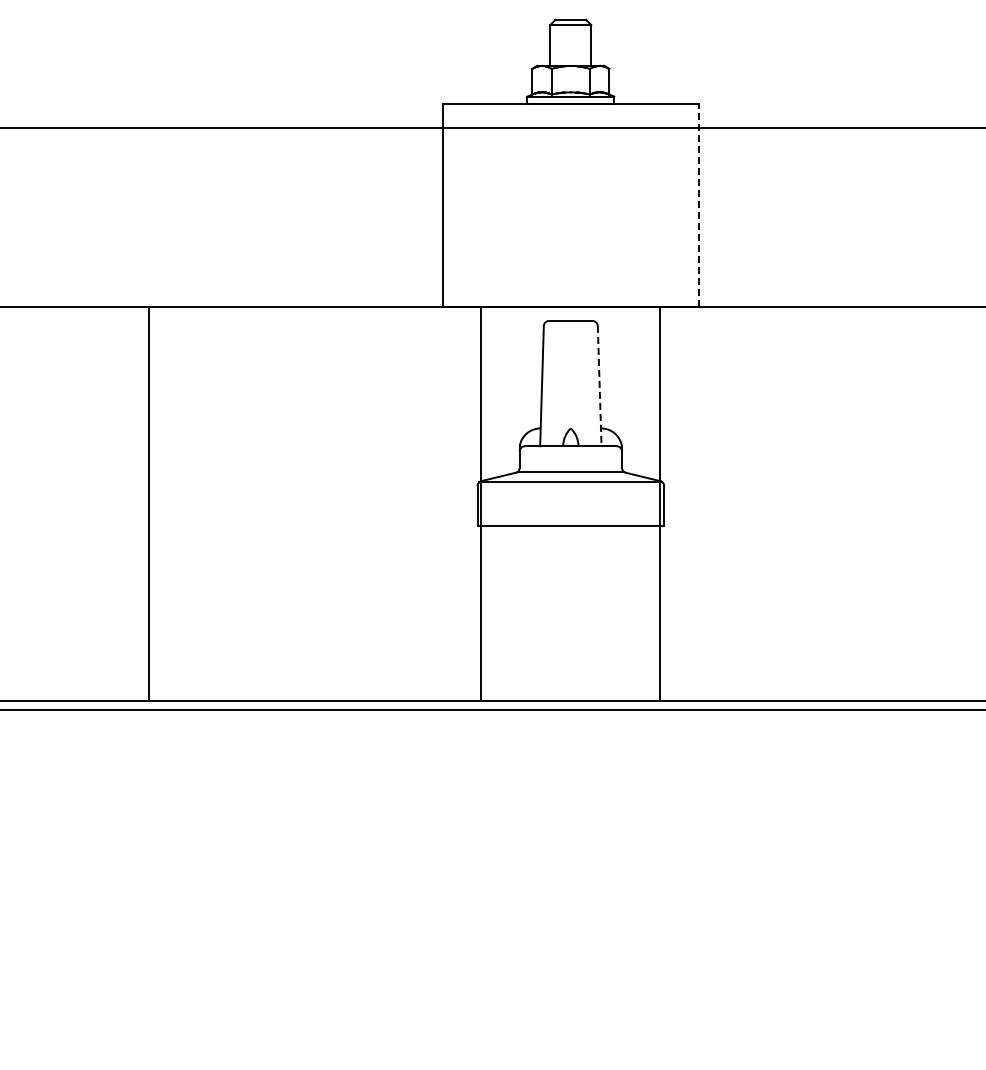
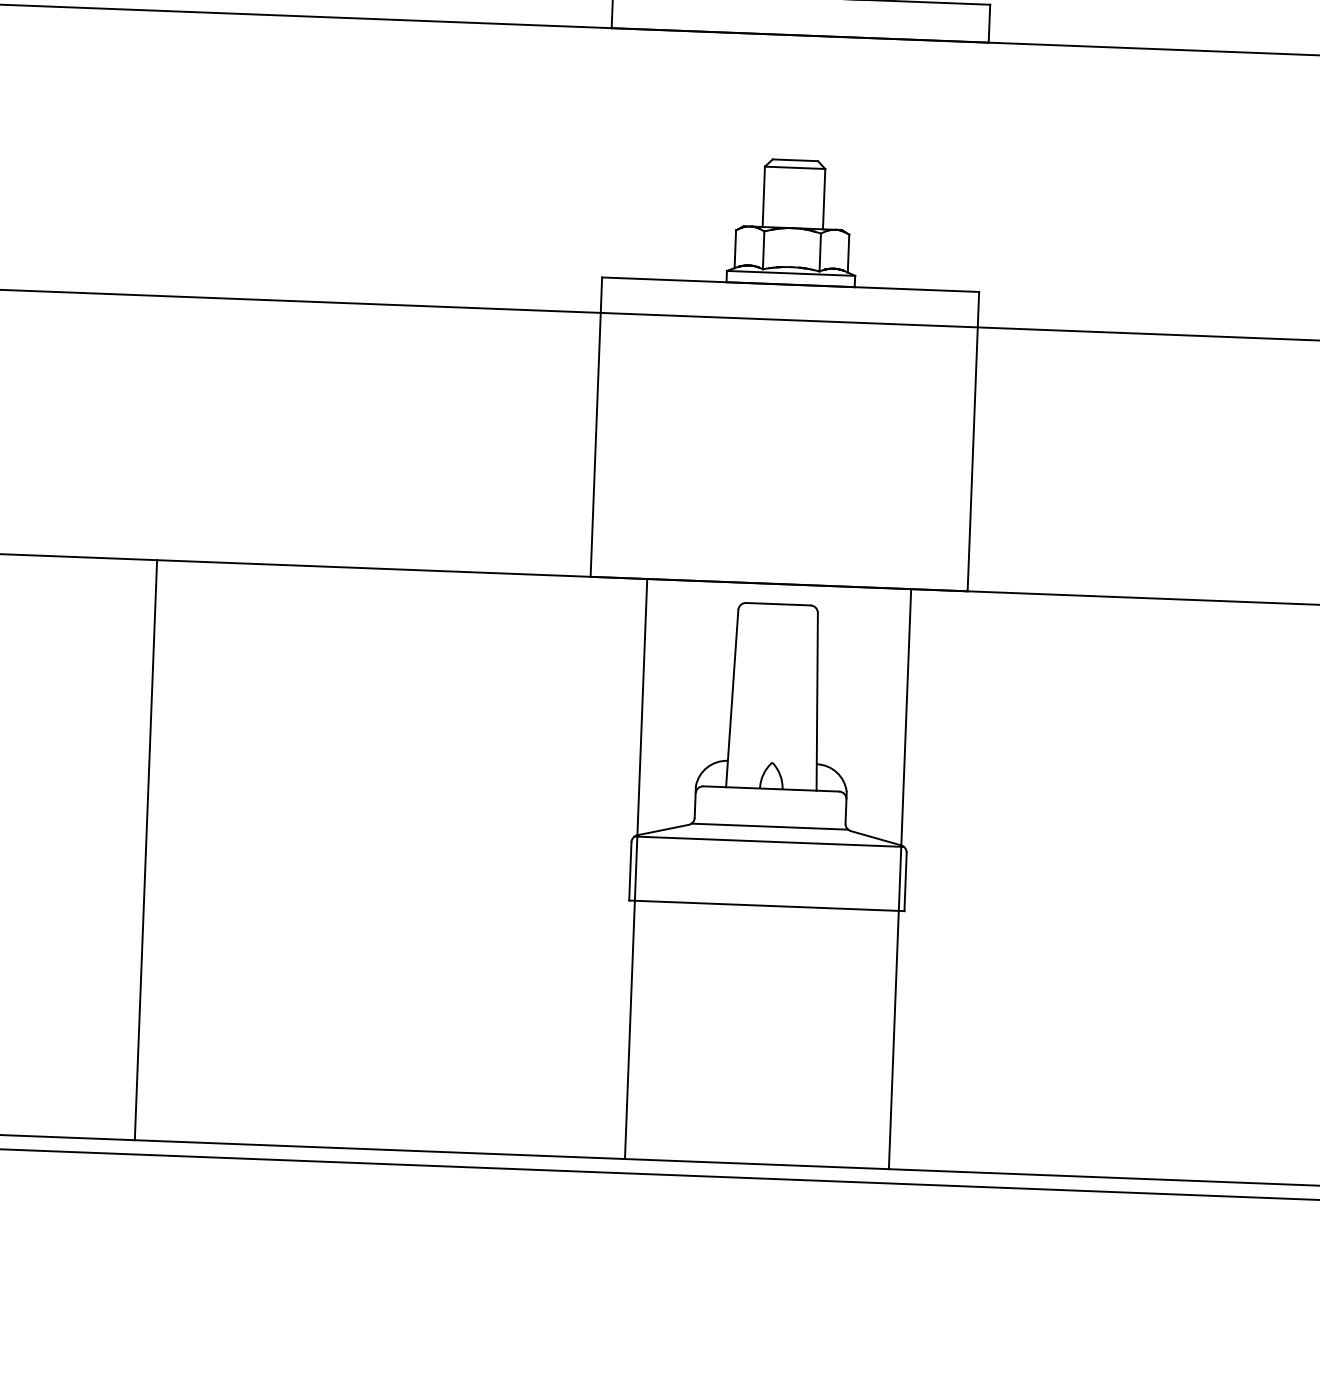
line: (698, 205) -> (973, 441), dashed -> solid
line: (599, 386) -> (816, 702), dashed -> solid

